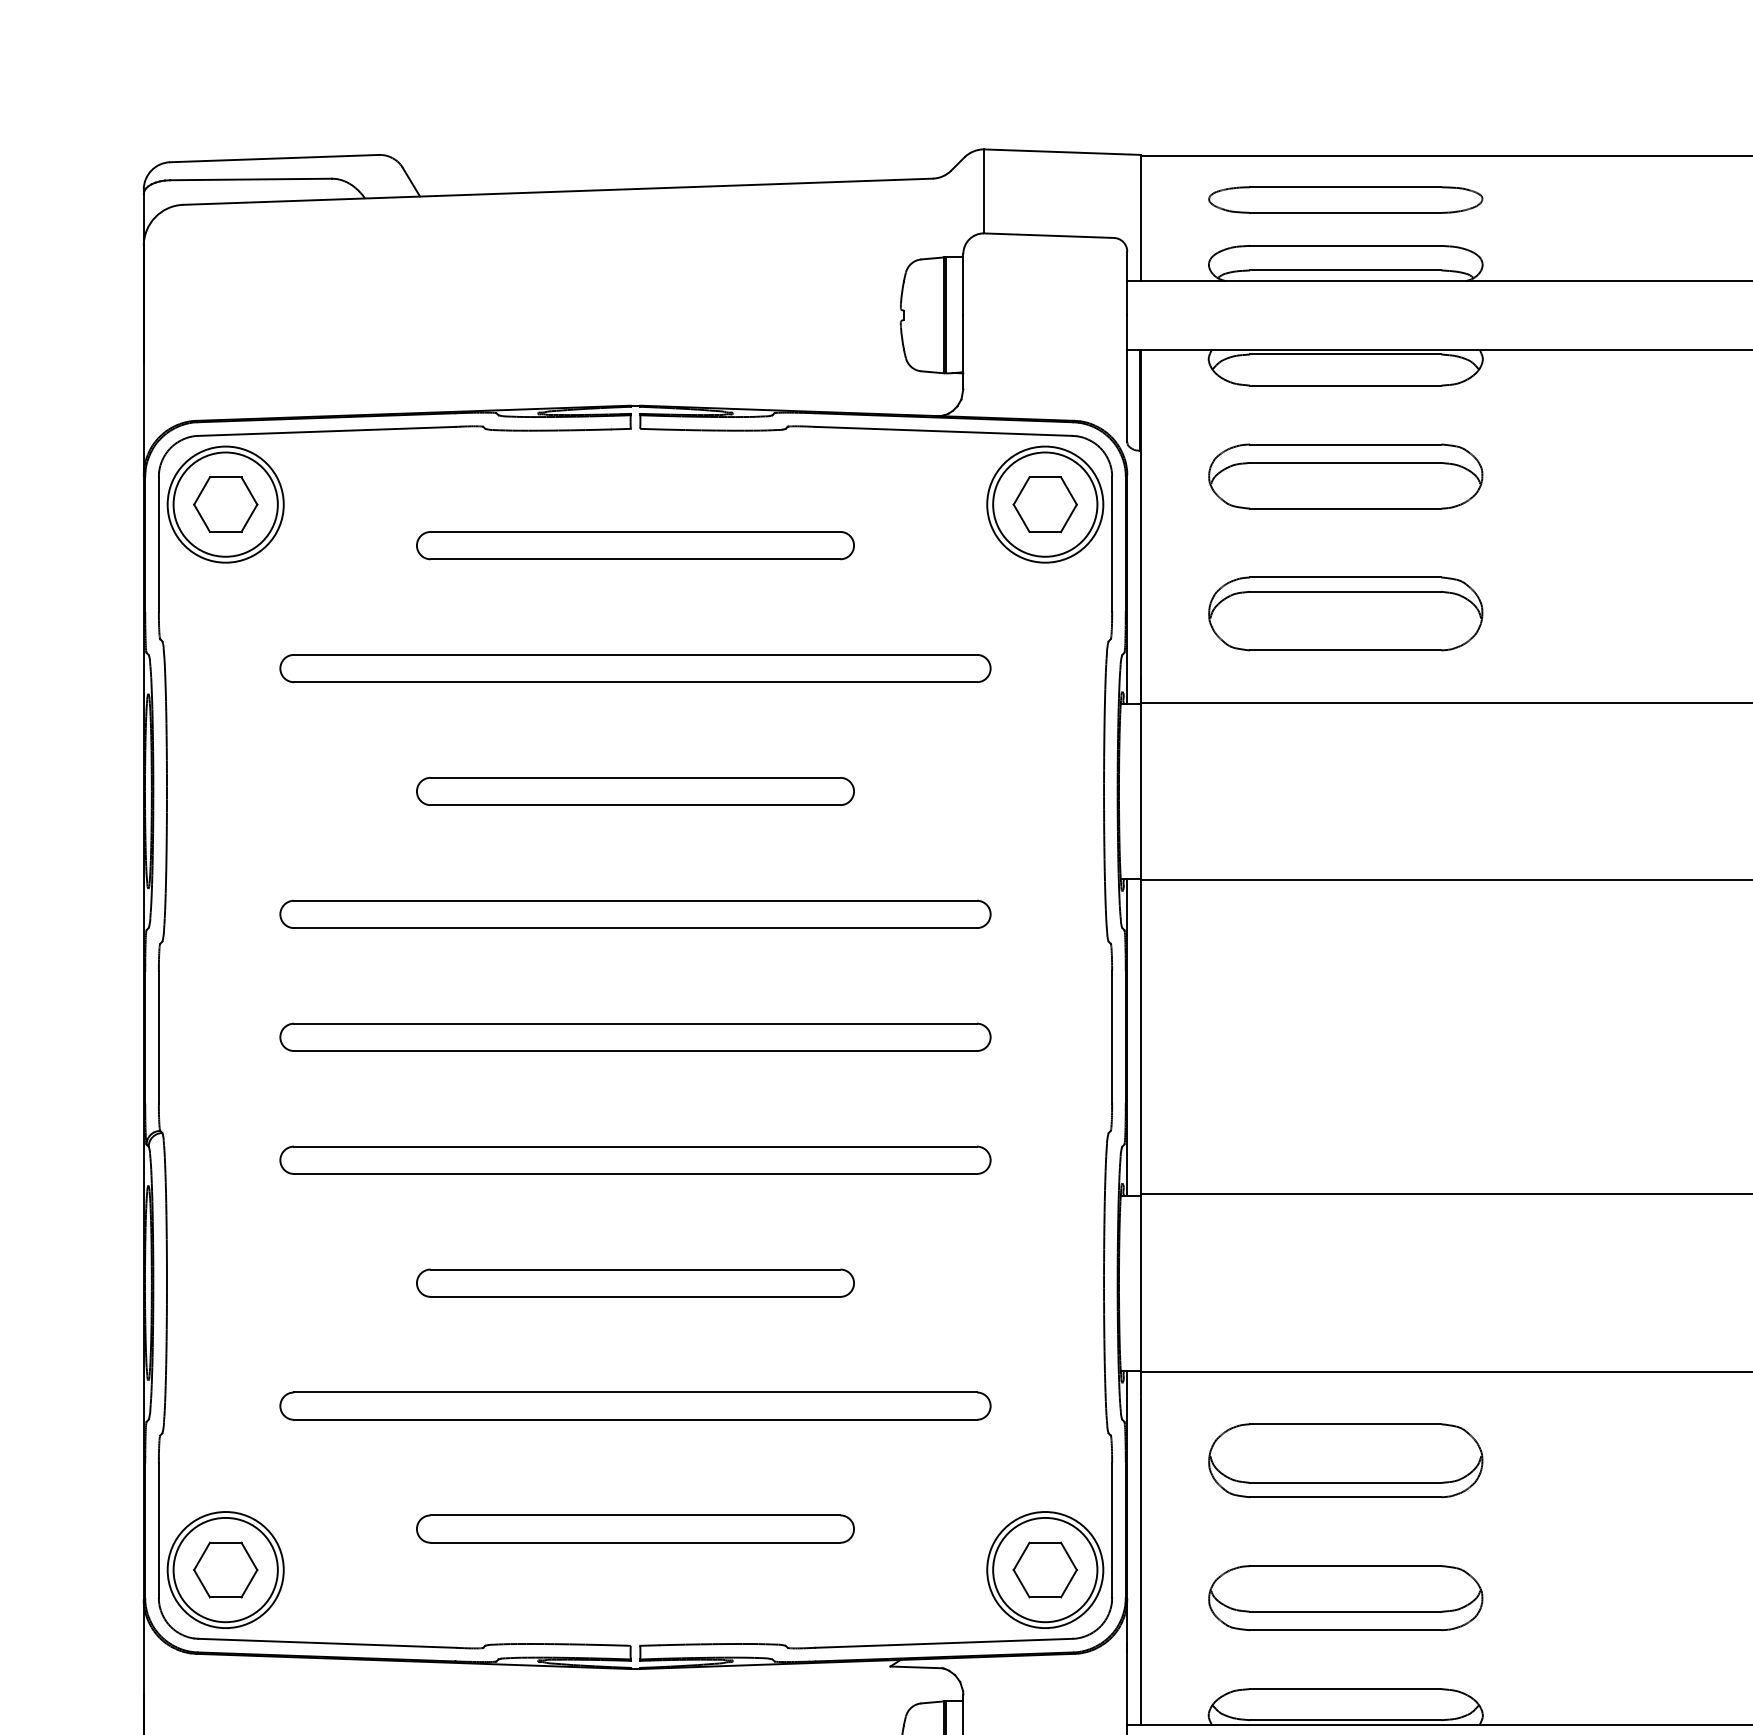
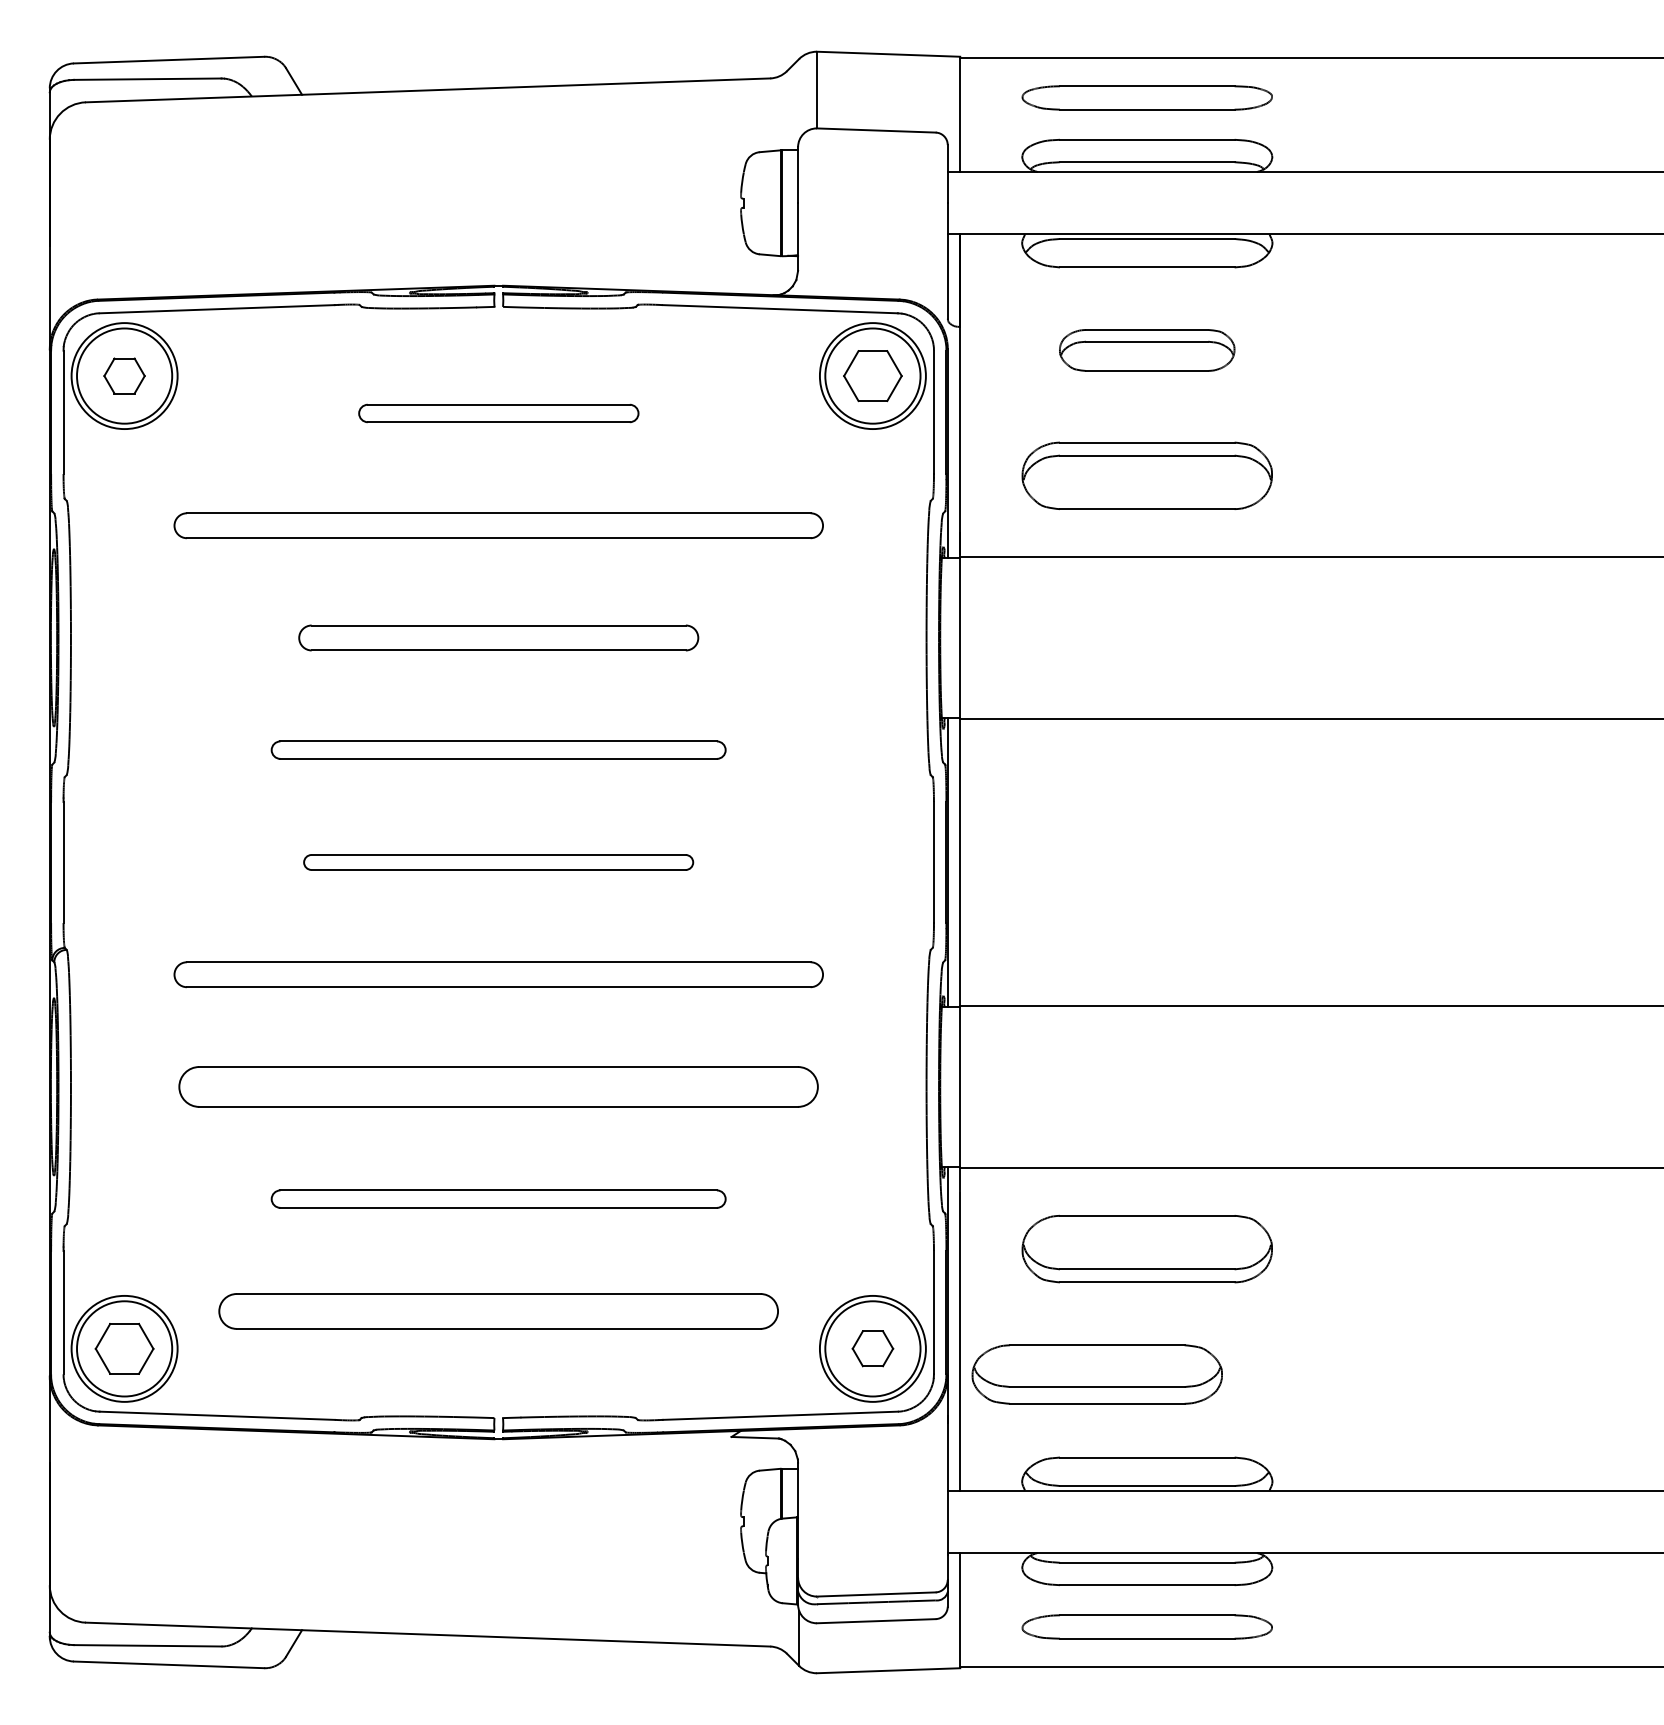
part: (1344, 476) -> (1146, 350), size x0.7
part: (225, 504) -> (124, 375), size x0.7
part: (635, 545) -> (498, 413), size x0.7
part: (635, 913) -> (498, 749), size x0.7
part: (635, 1037) -> (498, 862), size x0.6
part: (635, 1282) -> (498, 1086), size x1.6
part: (635, 1405) -> (498, 1198), size x0.7
part: (635, 1529) -> (498, 1311), size x1.4
part: (1044, 1569) -> (872, 1348), size x0.7
part: (1344, 1598) -> (1096, 1374), moved

